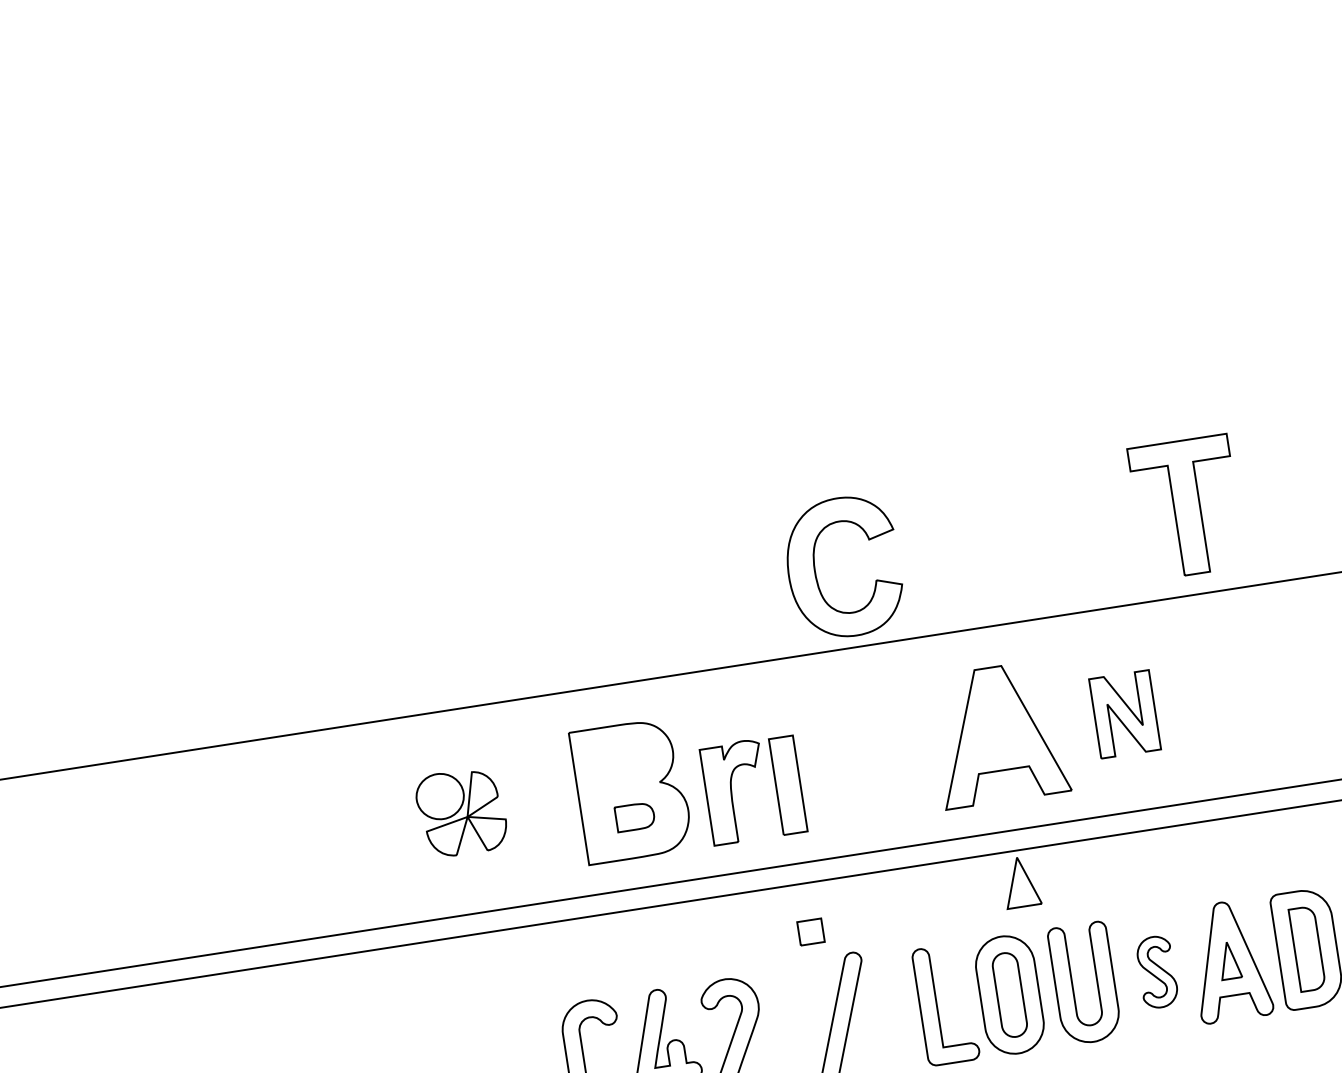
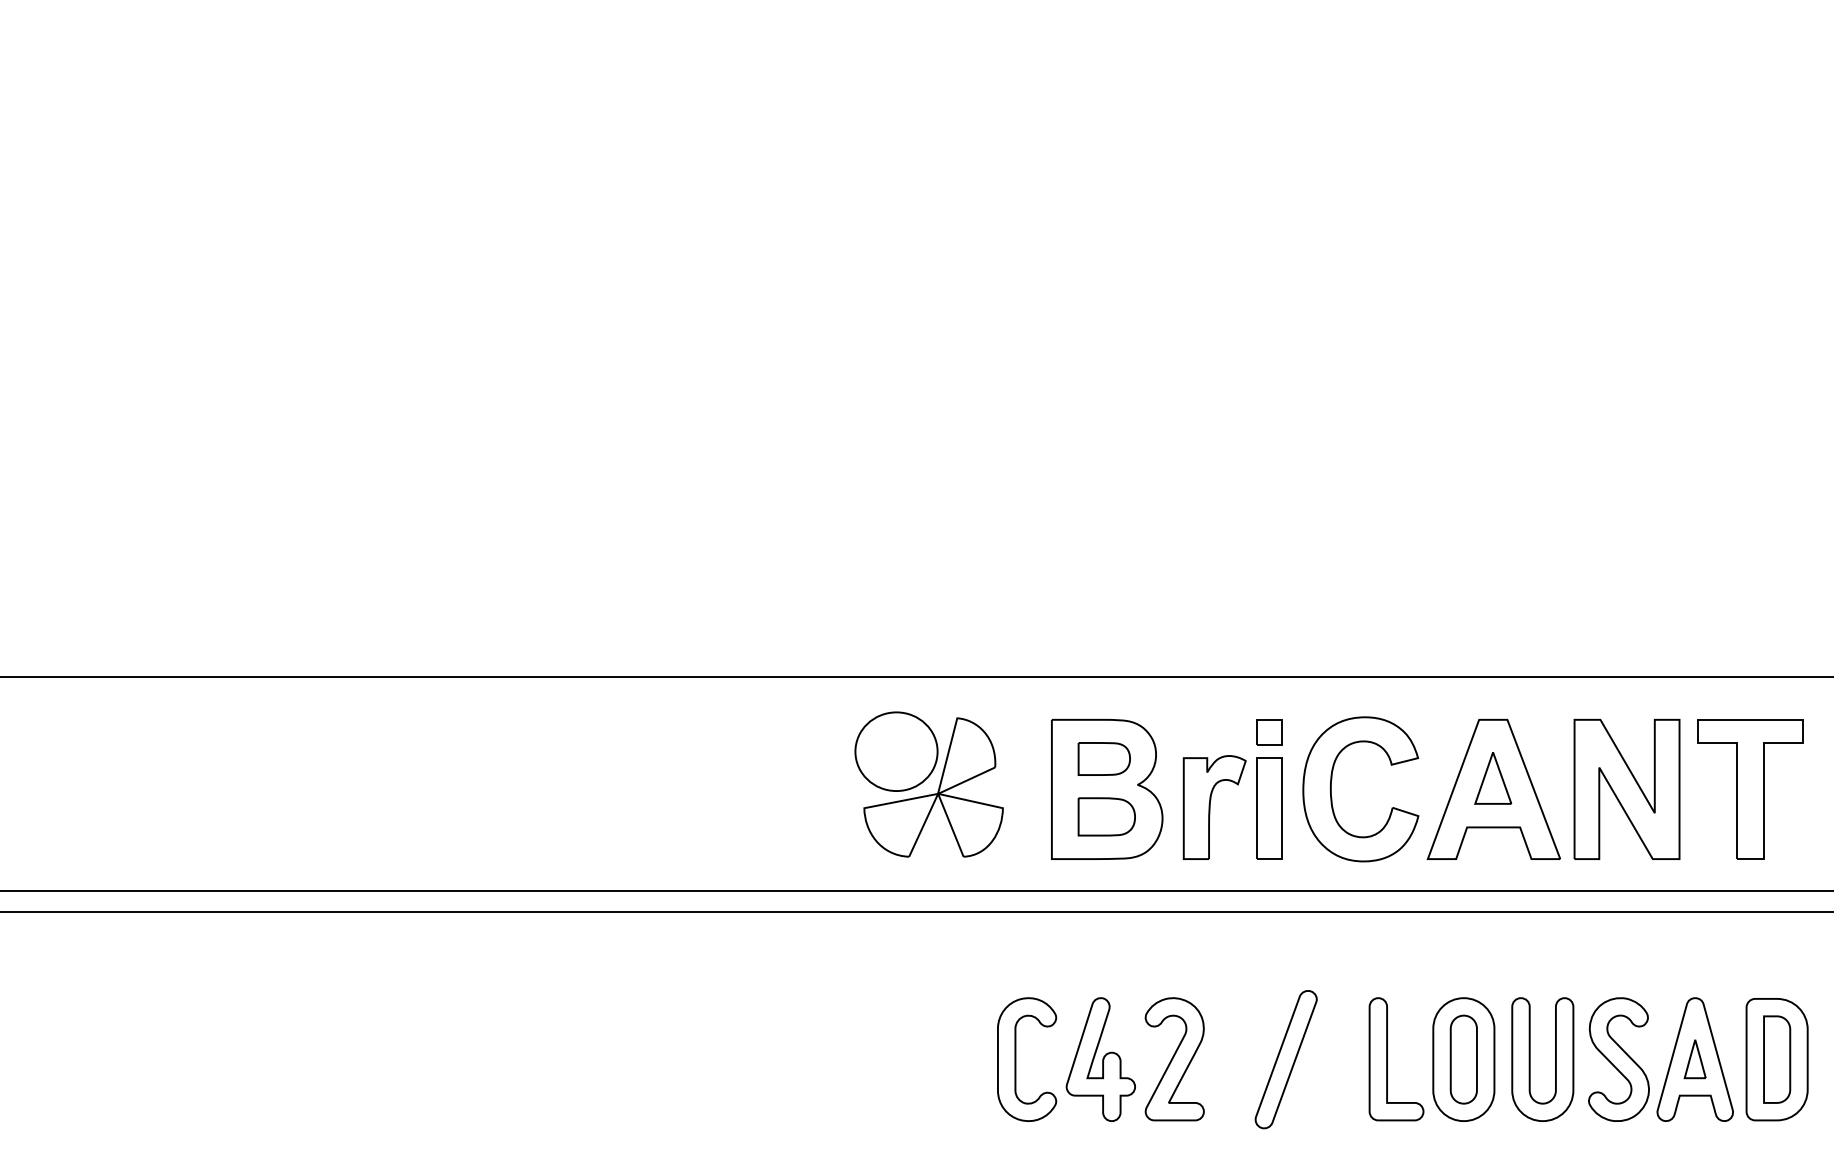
part: (1186, 507) -> (1750, 789), moved
part: (815, 571) -> (1331, 789), moved
part: (1124, 713) -> (1626, 788), size x1.67
part: (623, 762) -> (1103, 758), added
part: (461, 812) -> (928, 784), size x1.67
part: (634, 816) -> (1106, 816), size x1.43
part: (1021, 882) -> (1493, 778), moved
part: (811, 932) -> (1269, 732), moved
part: (1156, 972) -> (1618, 1059), size x1.67

